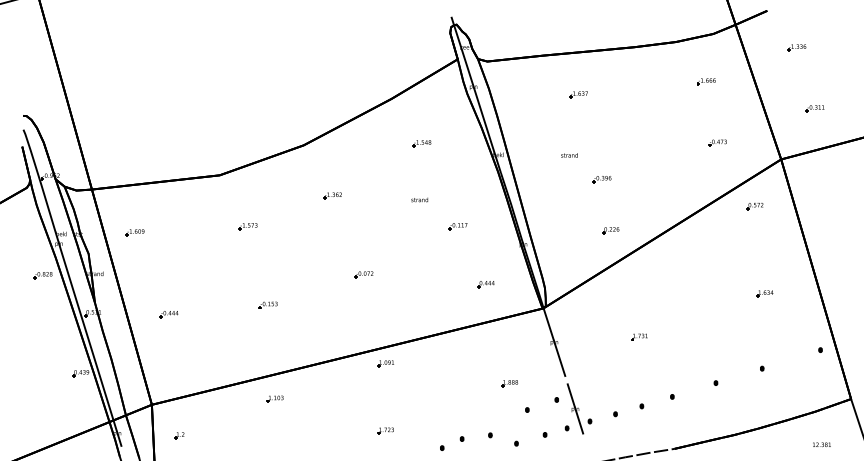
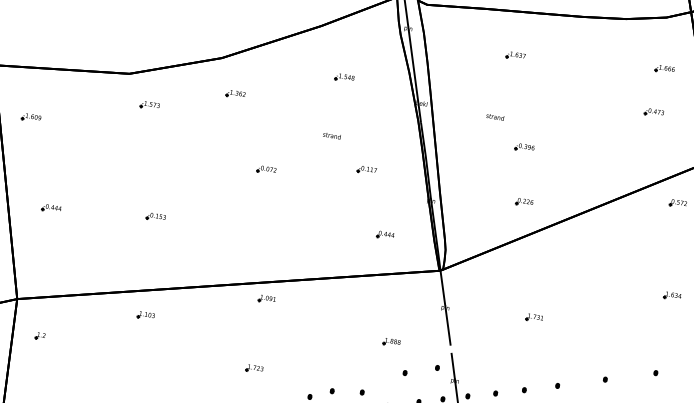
part: (706, 81) -> (664, 69), moved
part: (717, 142) -> (654, 112), moved
part: (332, 195) -> (235, 93), moved
part: (247, 226) -> (149, 105), moved
part: (363, 274) -> (266, 169), moved

